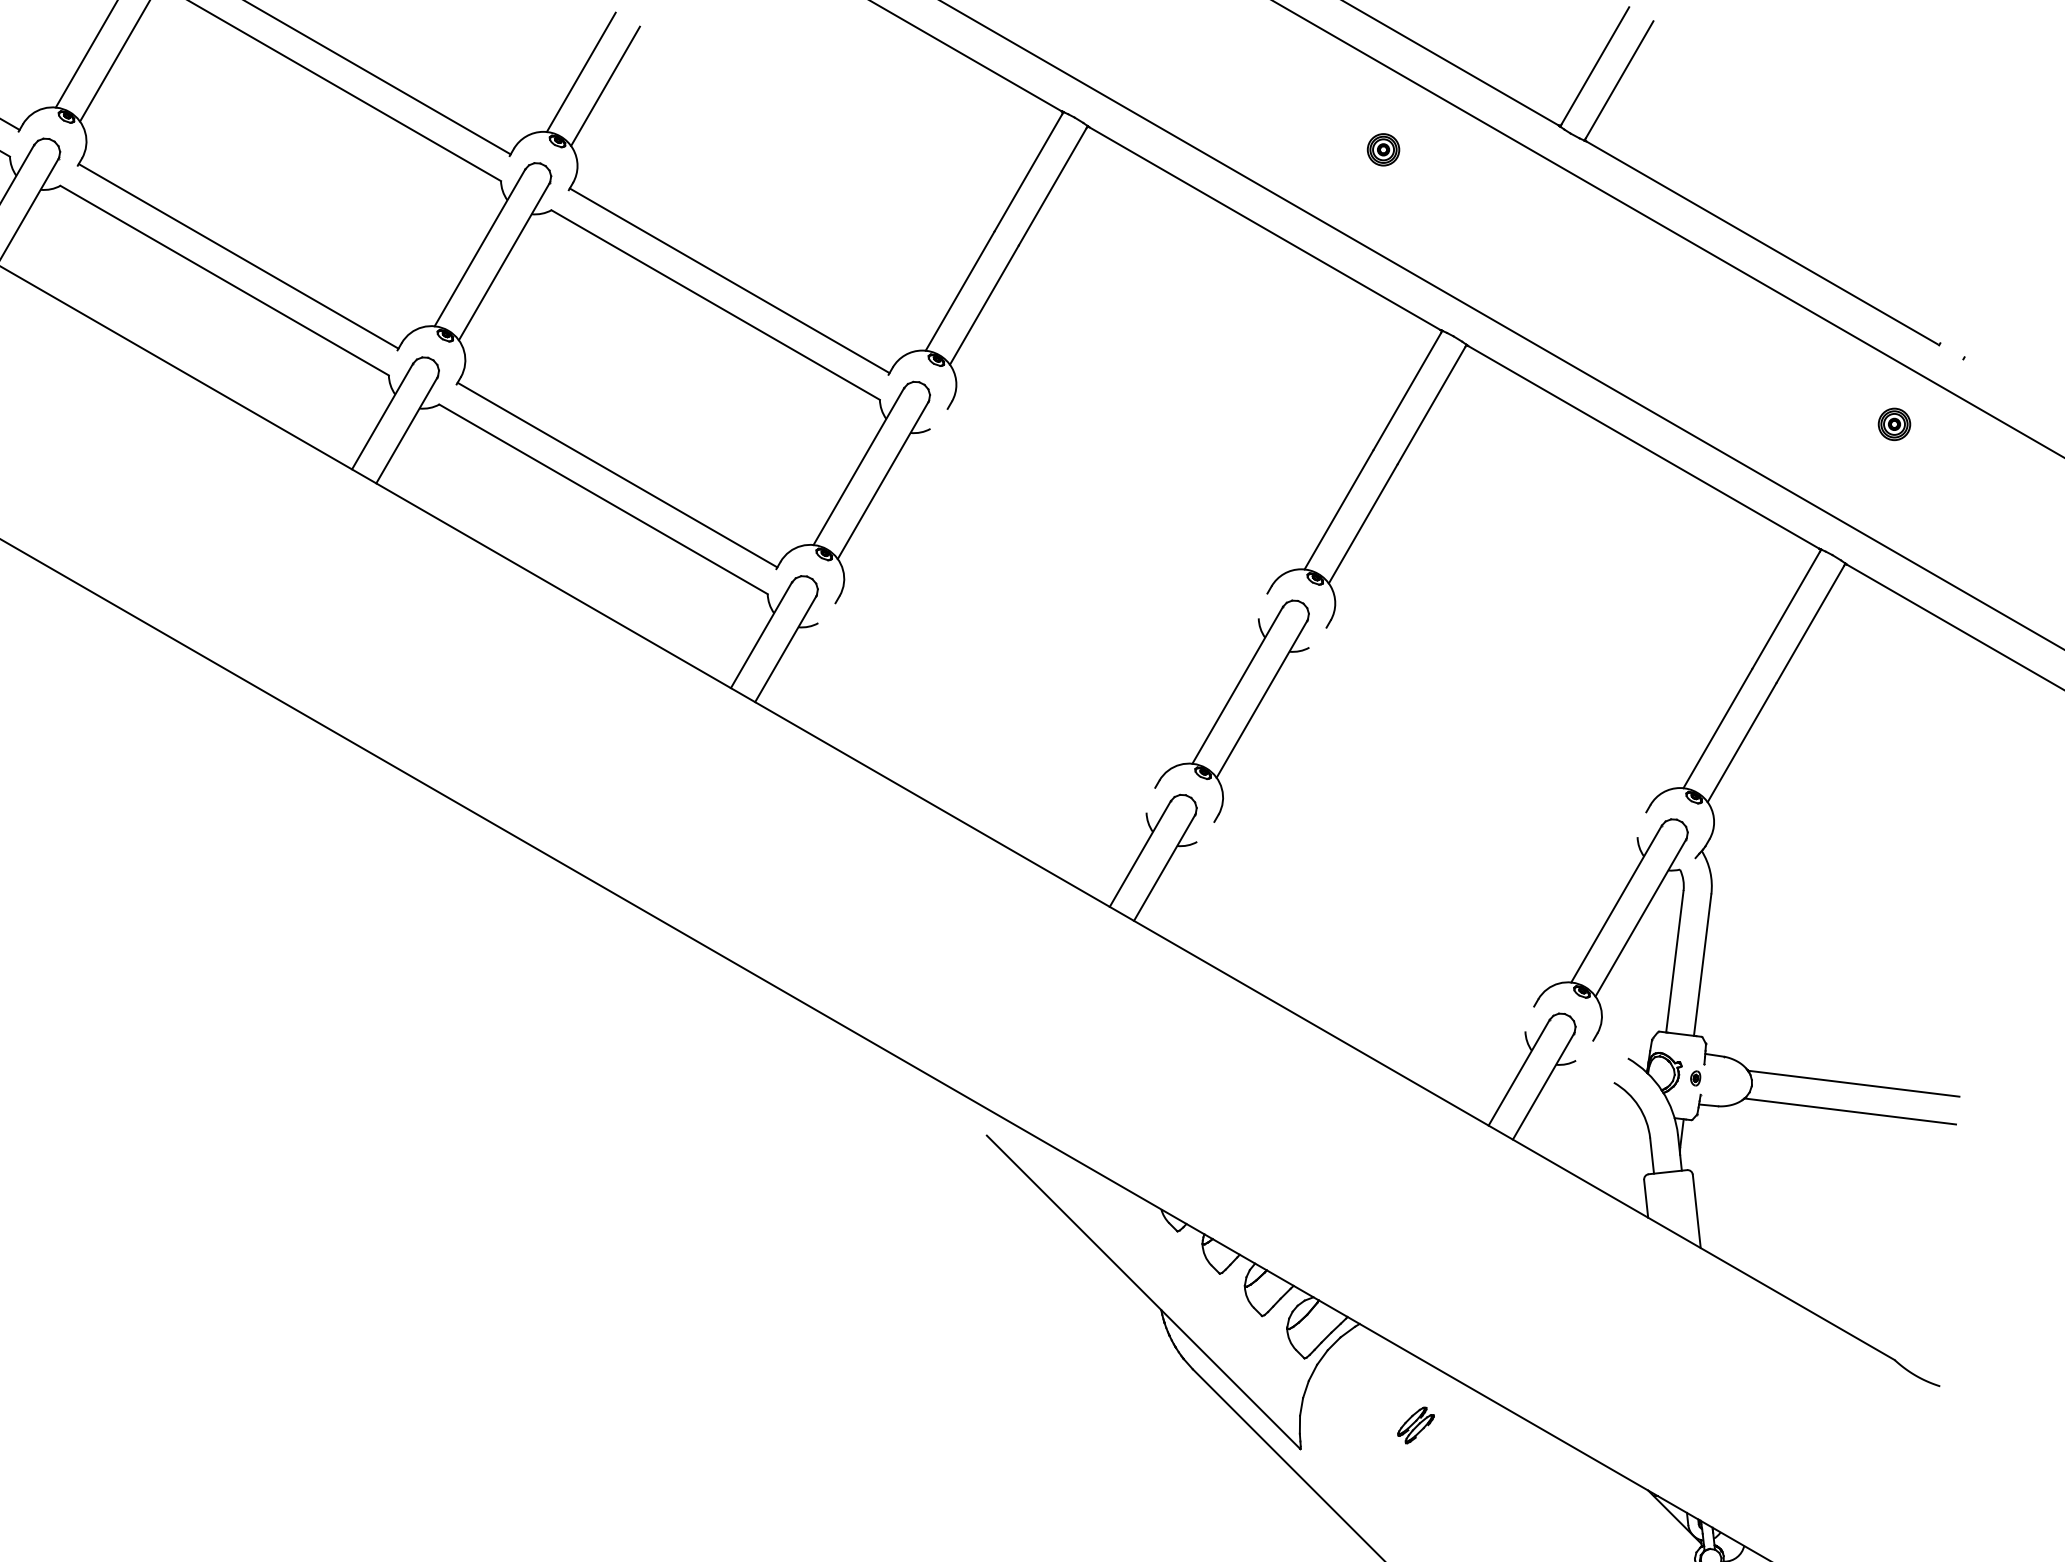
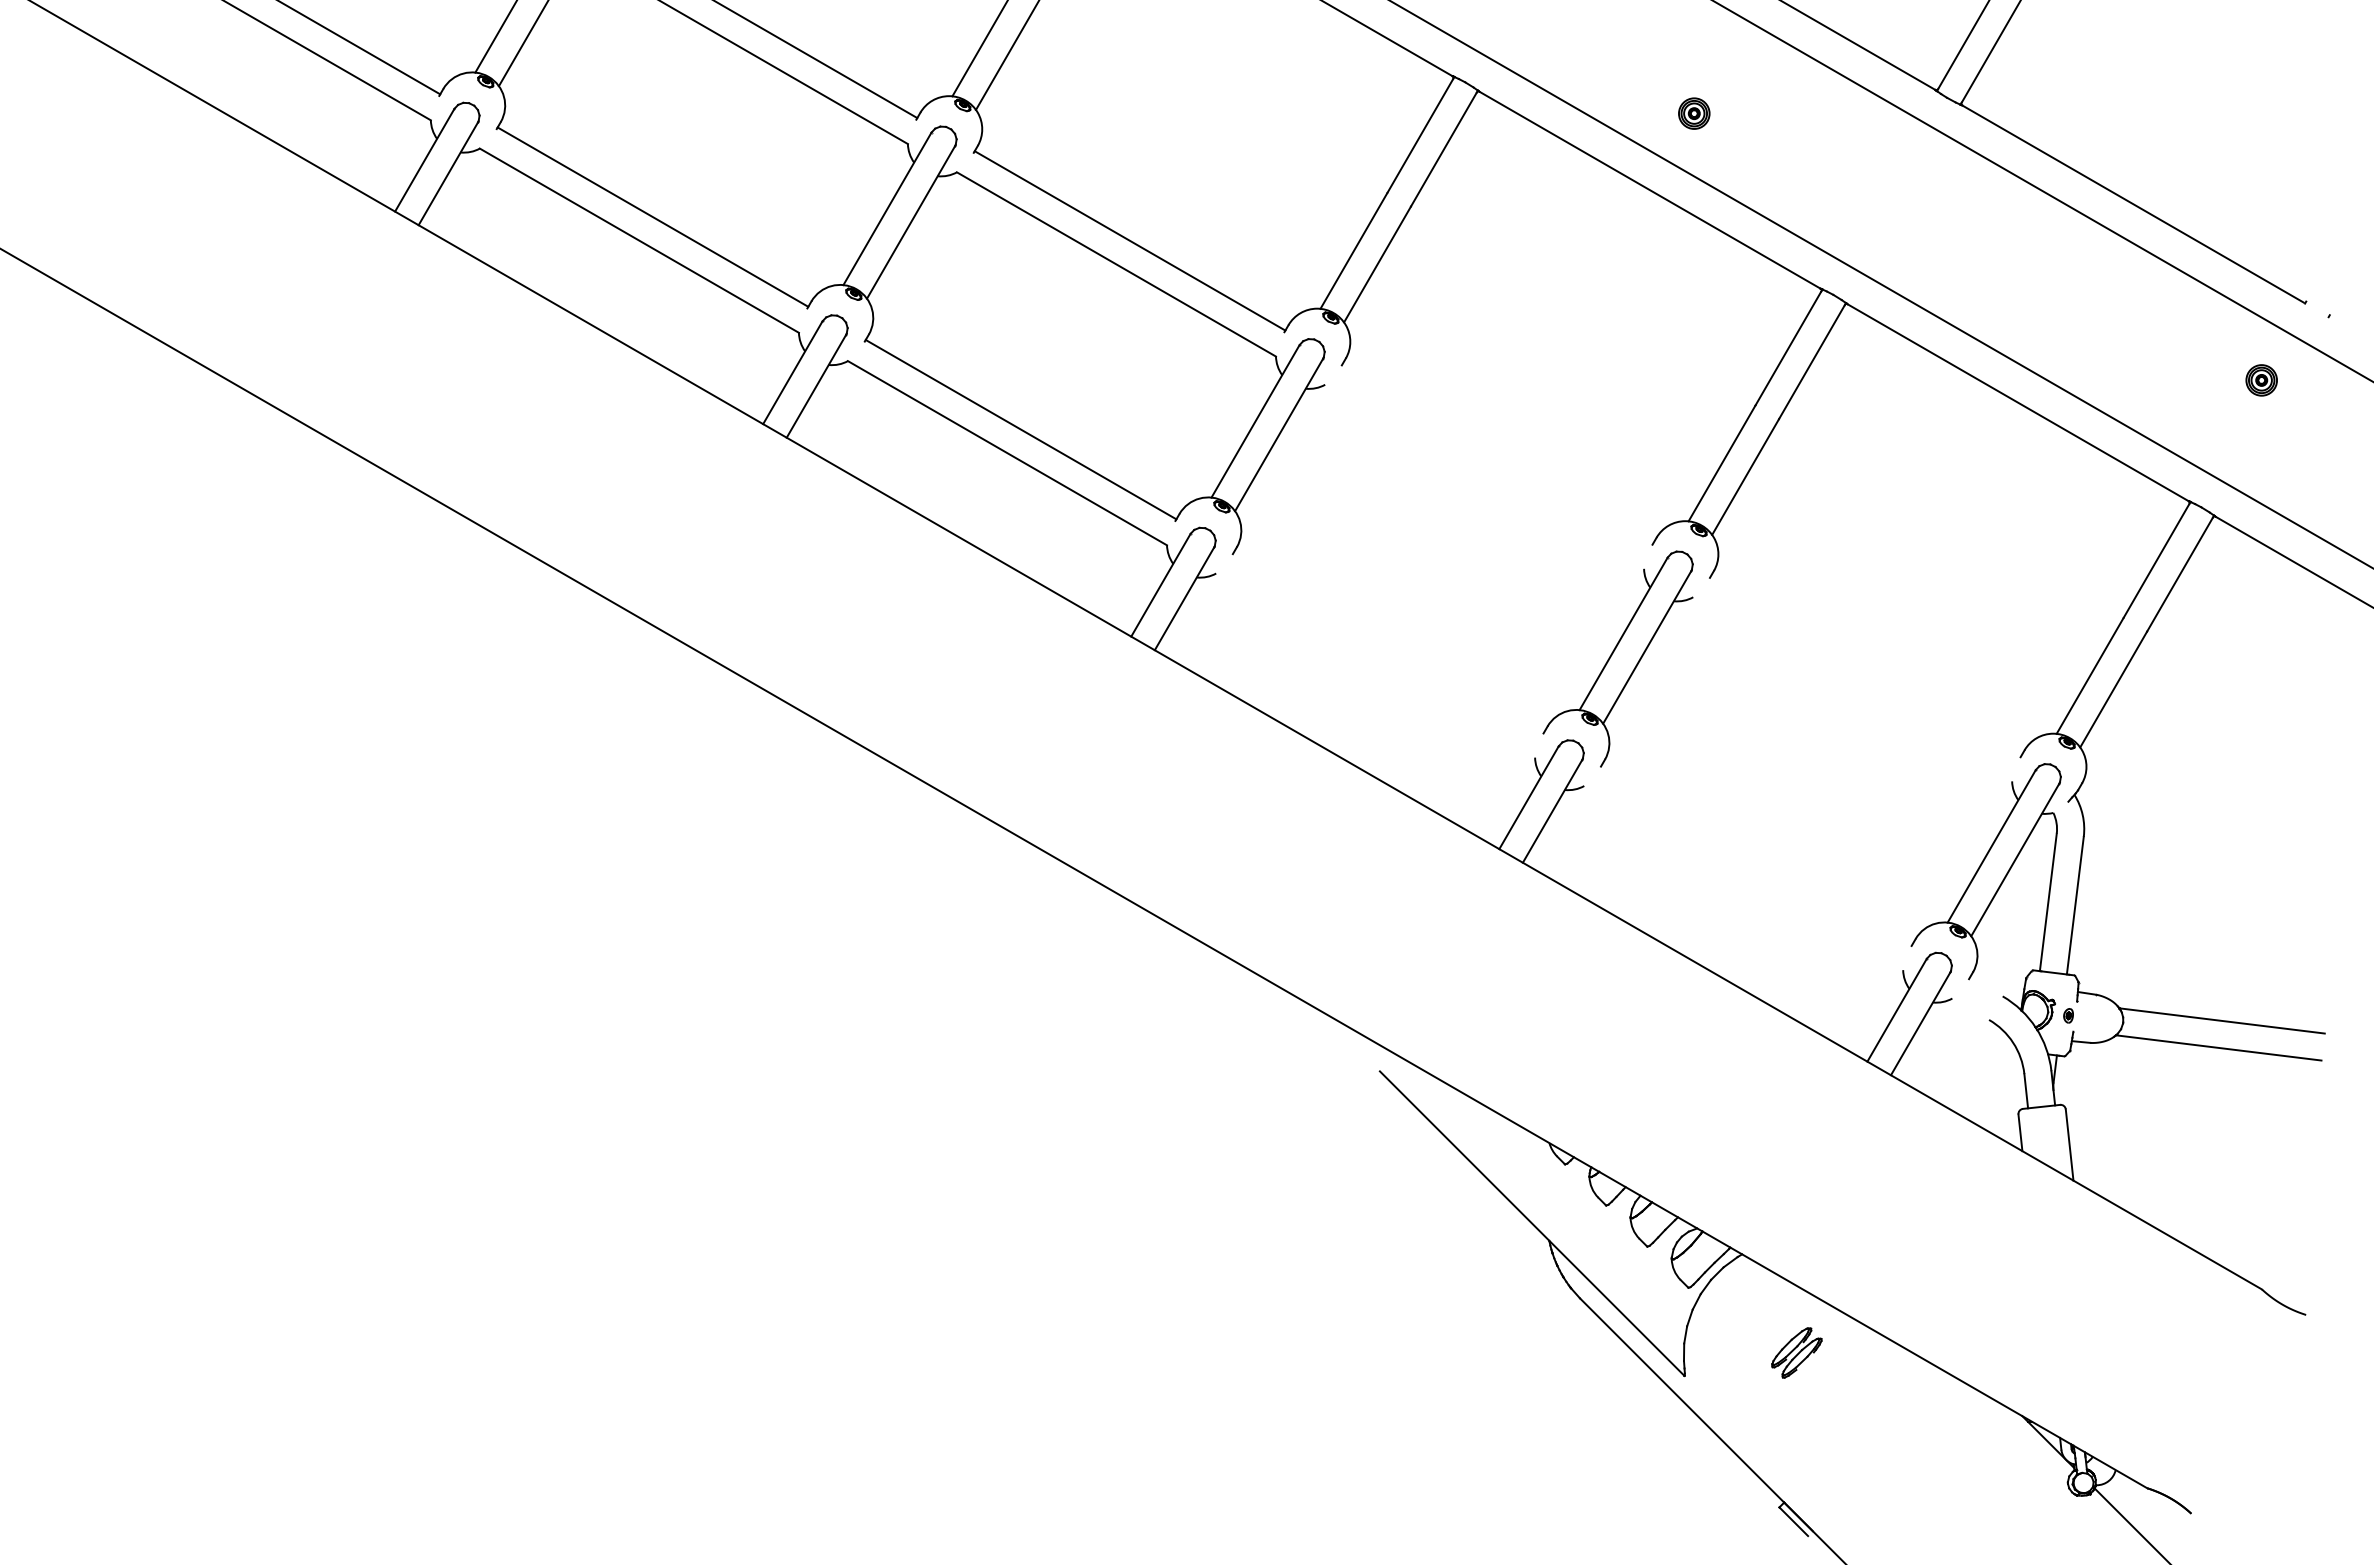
part: (1383, 149) -> (1694, 113), moved
part: (1415, 1424) -> (1796, 1352), size x1.43

